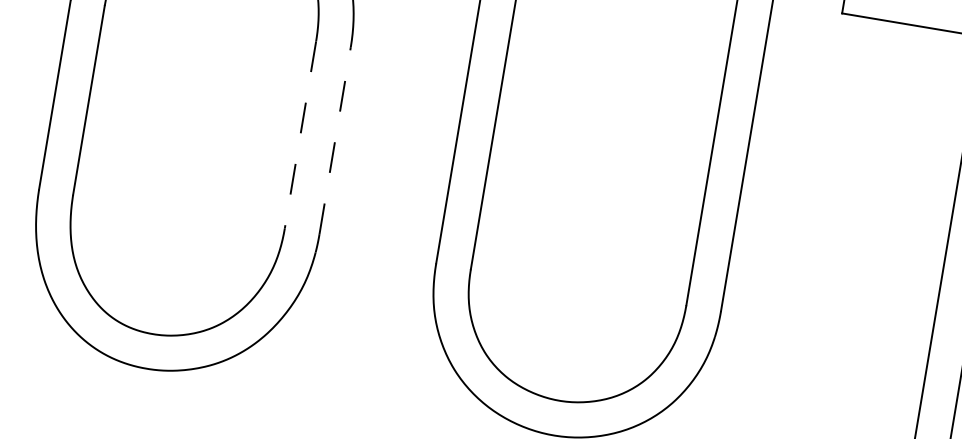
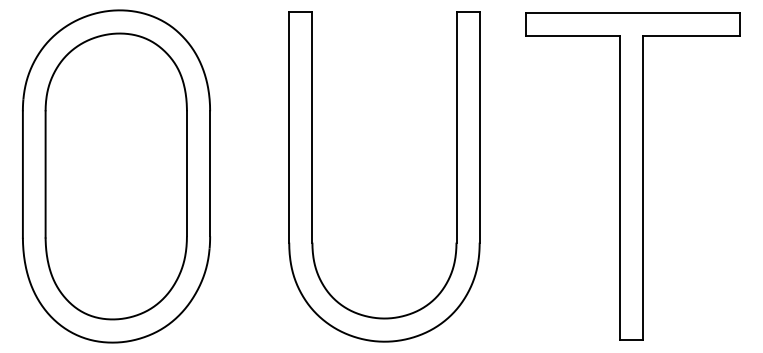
line: (299, 135) -> (186, 174), dashed -> solid
line: (335, 140) -> (210, 173), dashed -> solid

